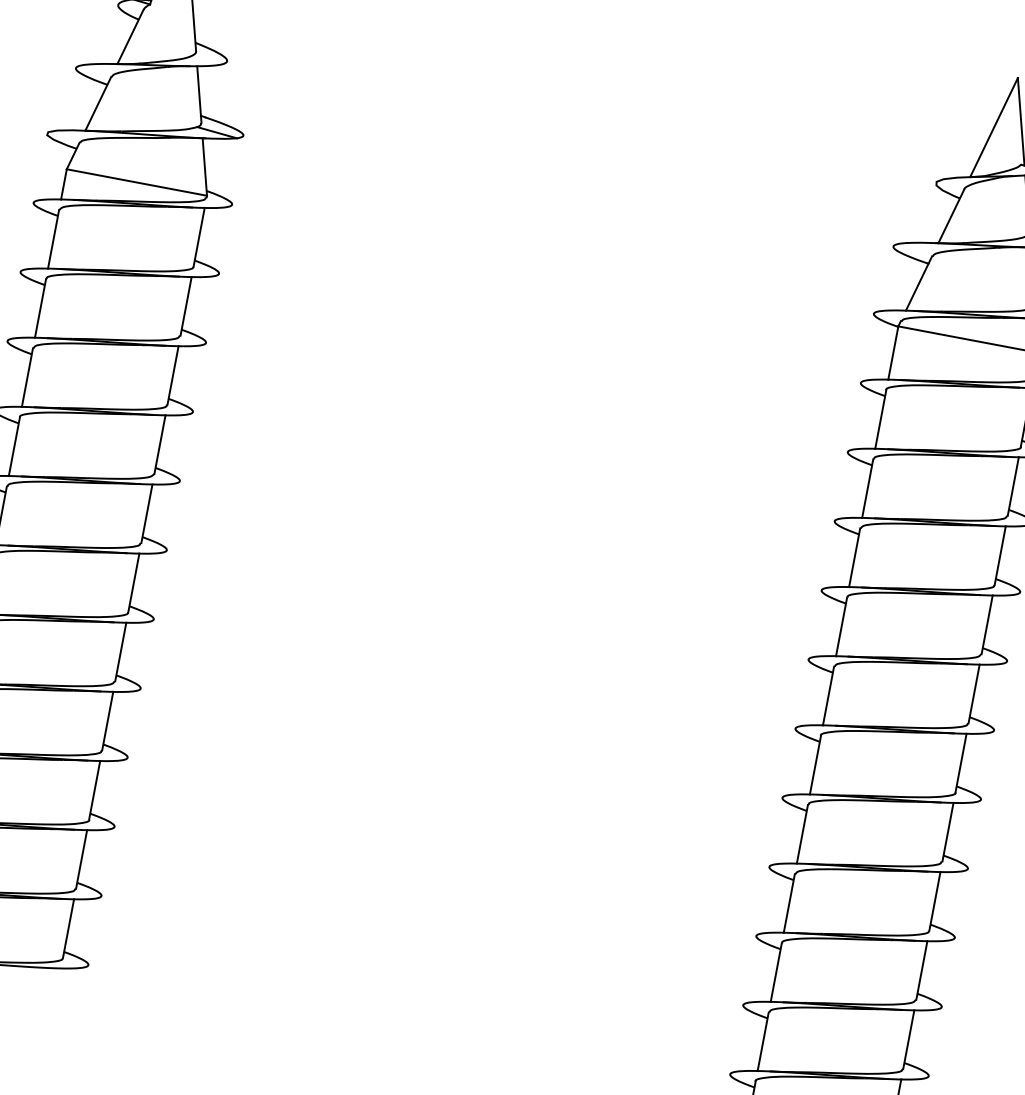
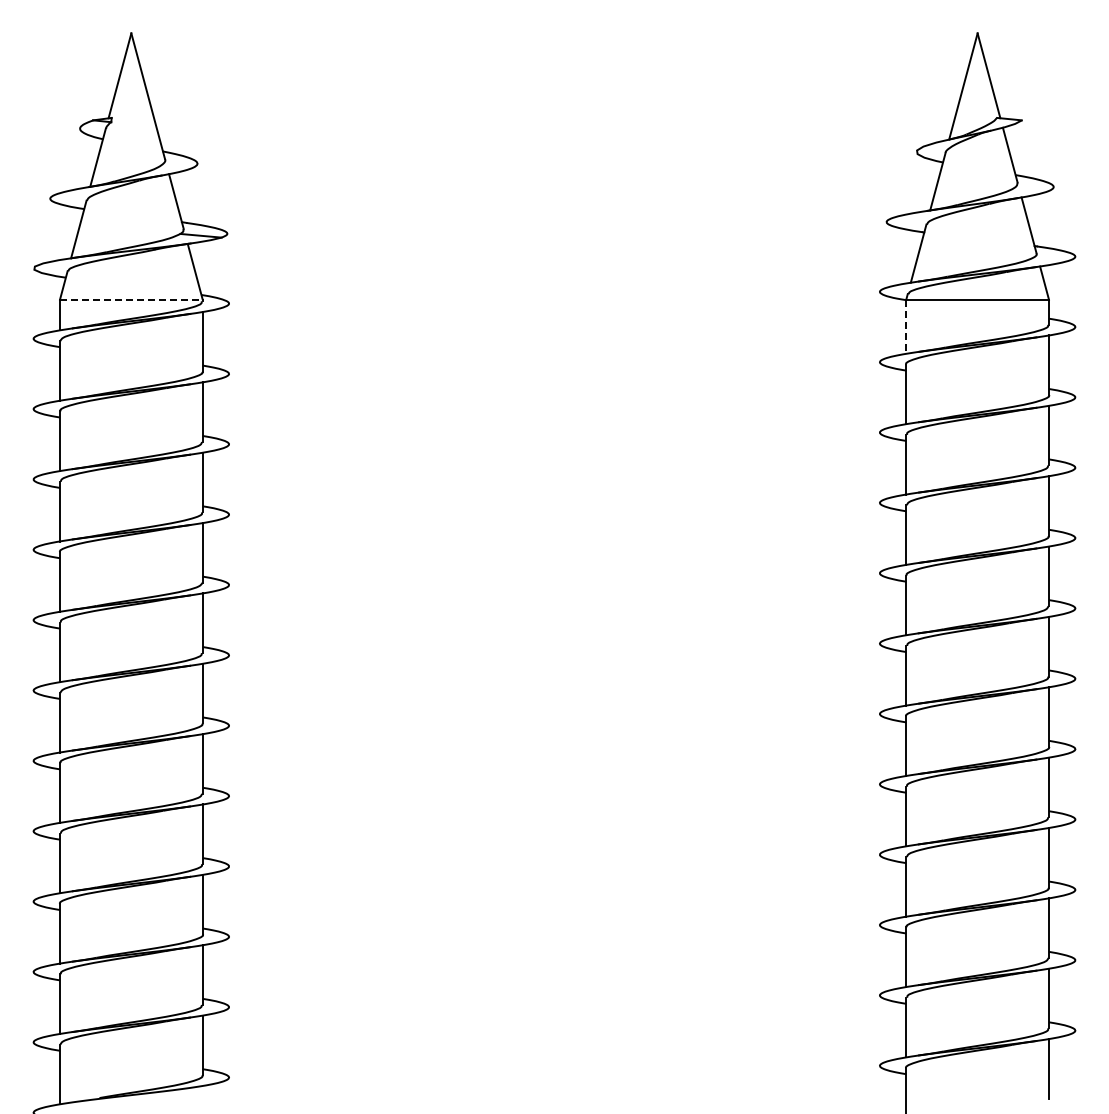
line: (137, 182) -> (131, 299), solid -> dashed
line: (893, 353) -> (906, 327), solid -> dashed

